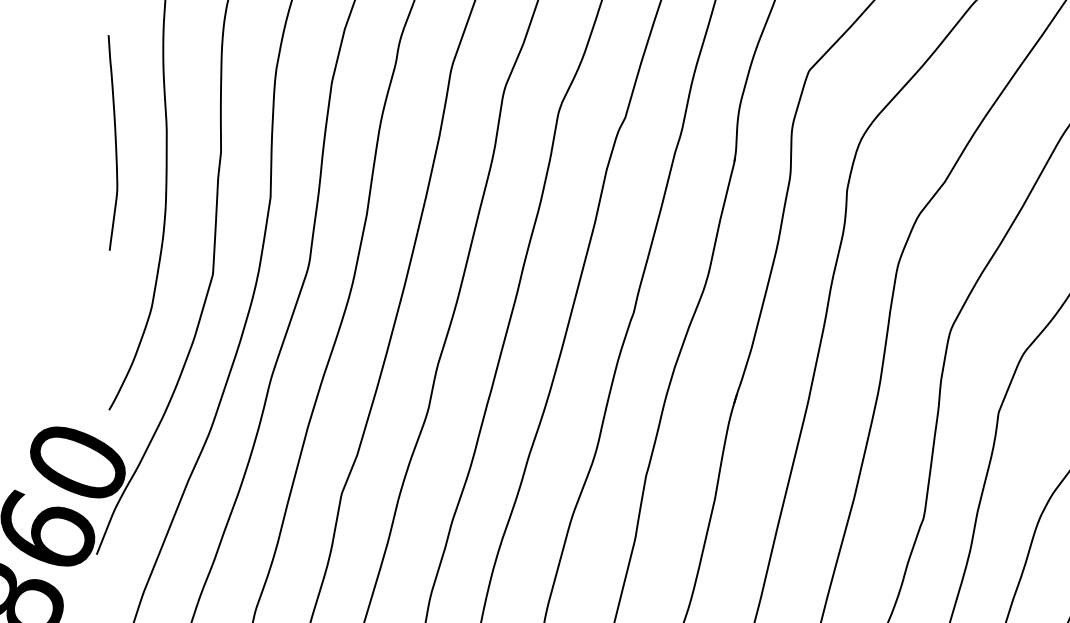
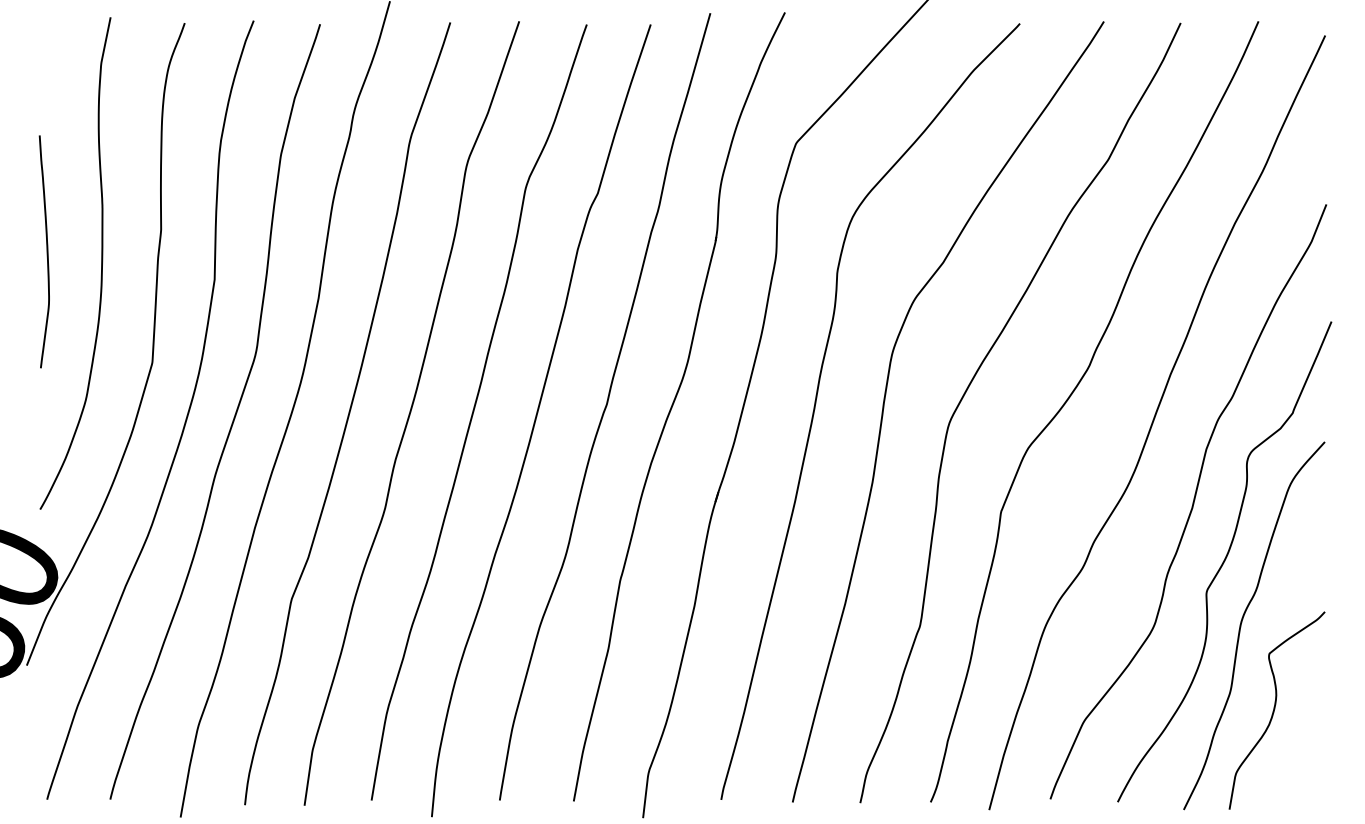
curve: (114, 142) -> (46, 251), moved

